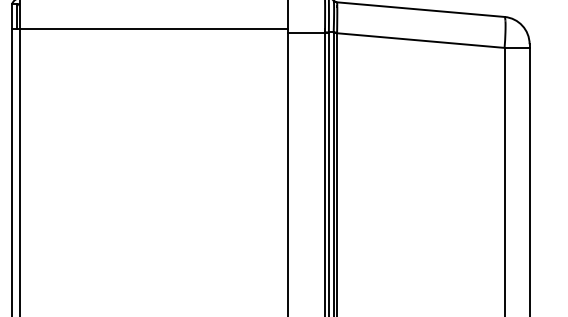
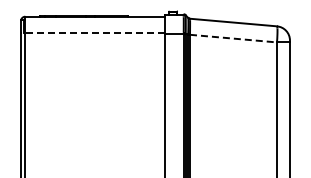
line: (149, 28) -> (92, 32), solid -> dashed
line: (420, 40) -> (233, 38), solid -> dashed

